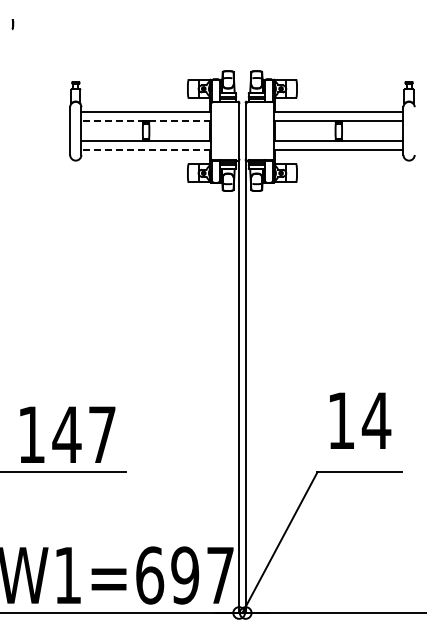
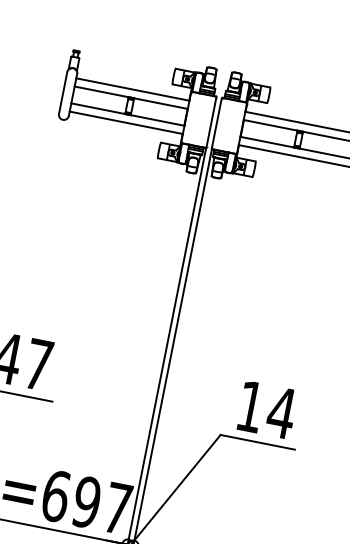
line: (145, 121) -> (130, 97), dashed -> solid
line: (145, 150) -> (125, 123), dashed -> solid
text: (360, 420) -> (267, 409), moved

